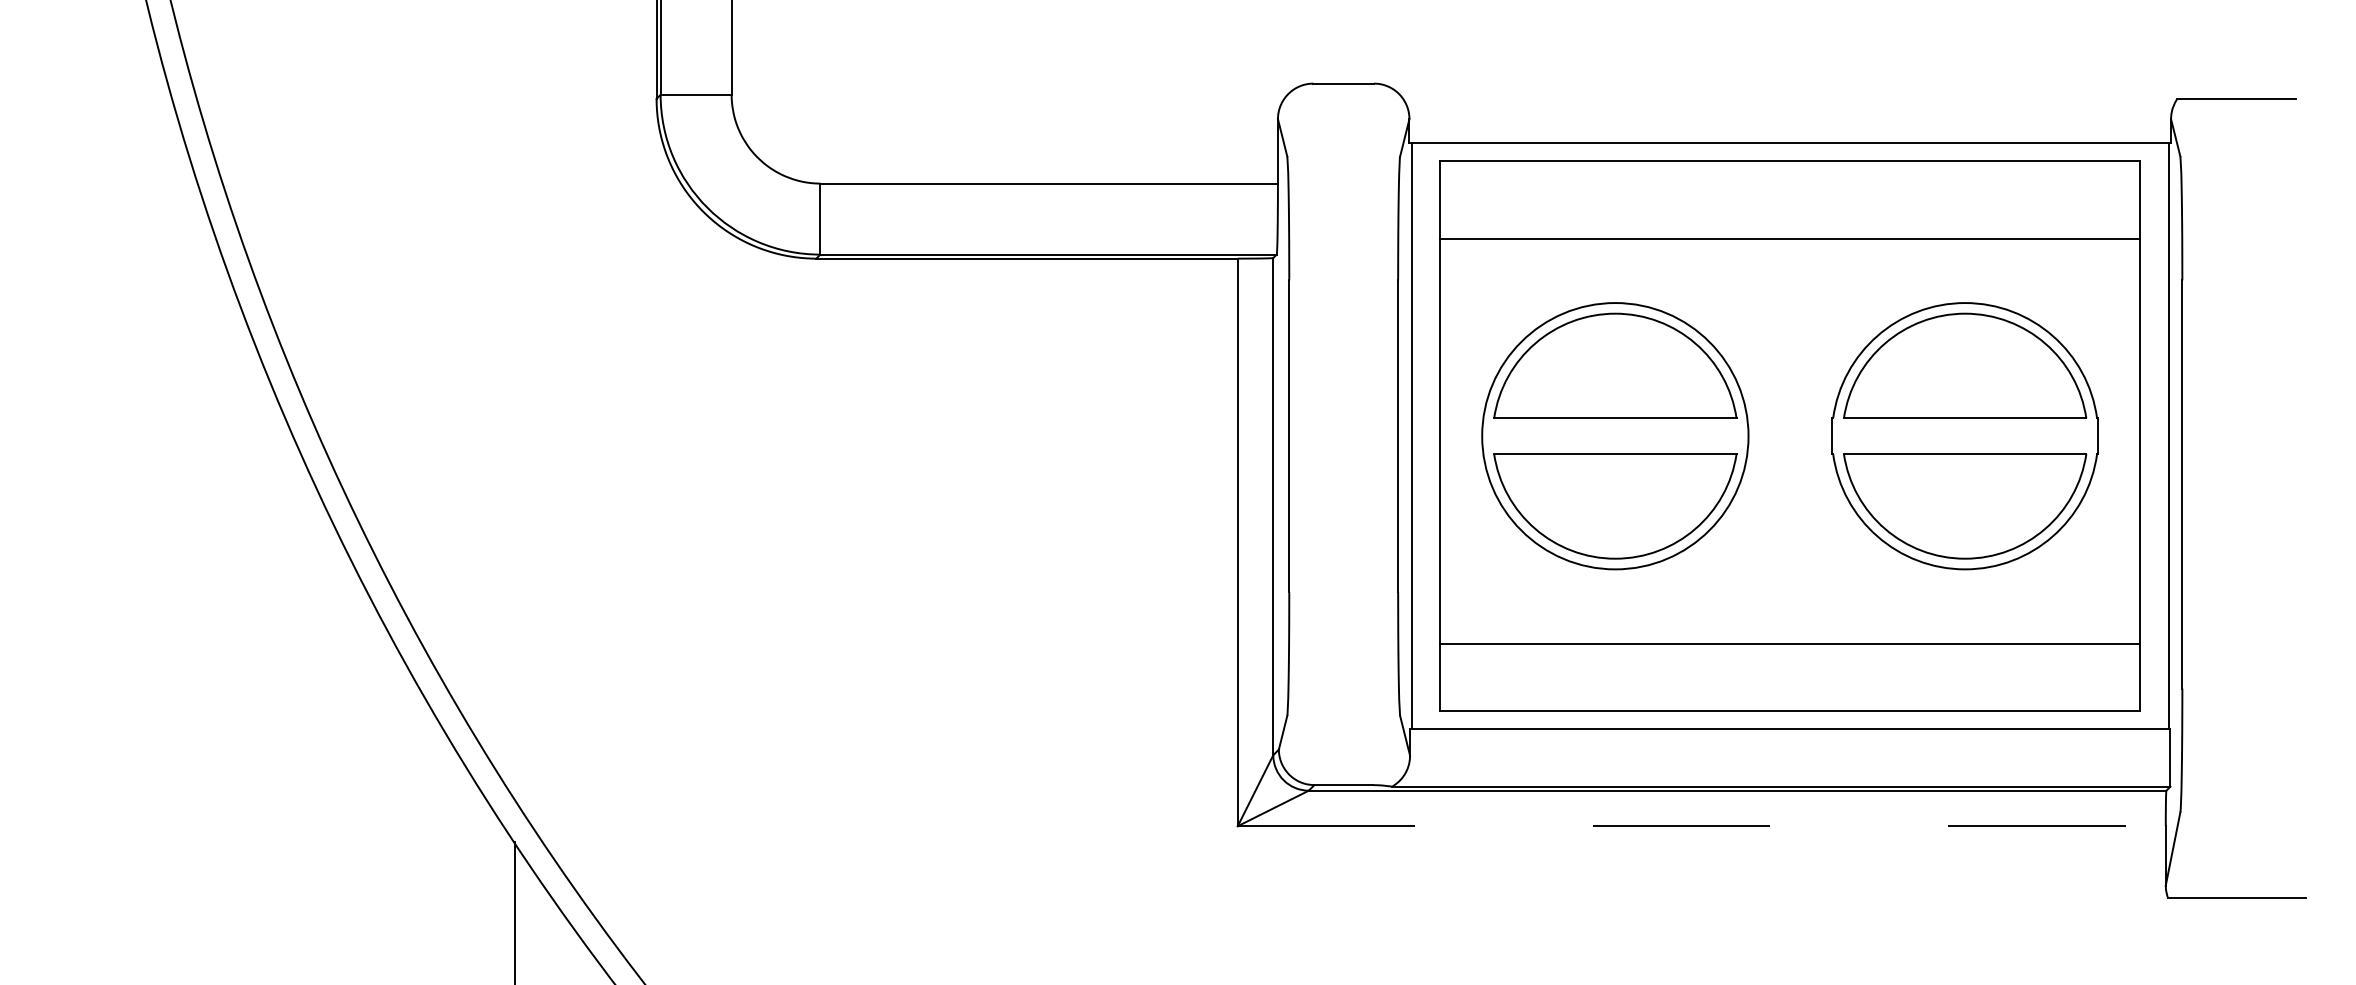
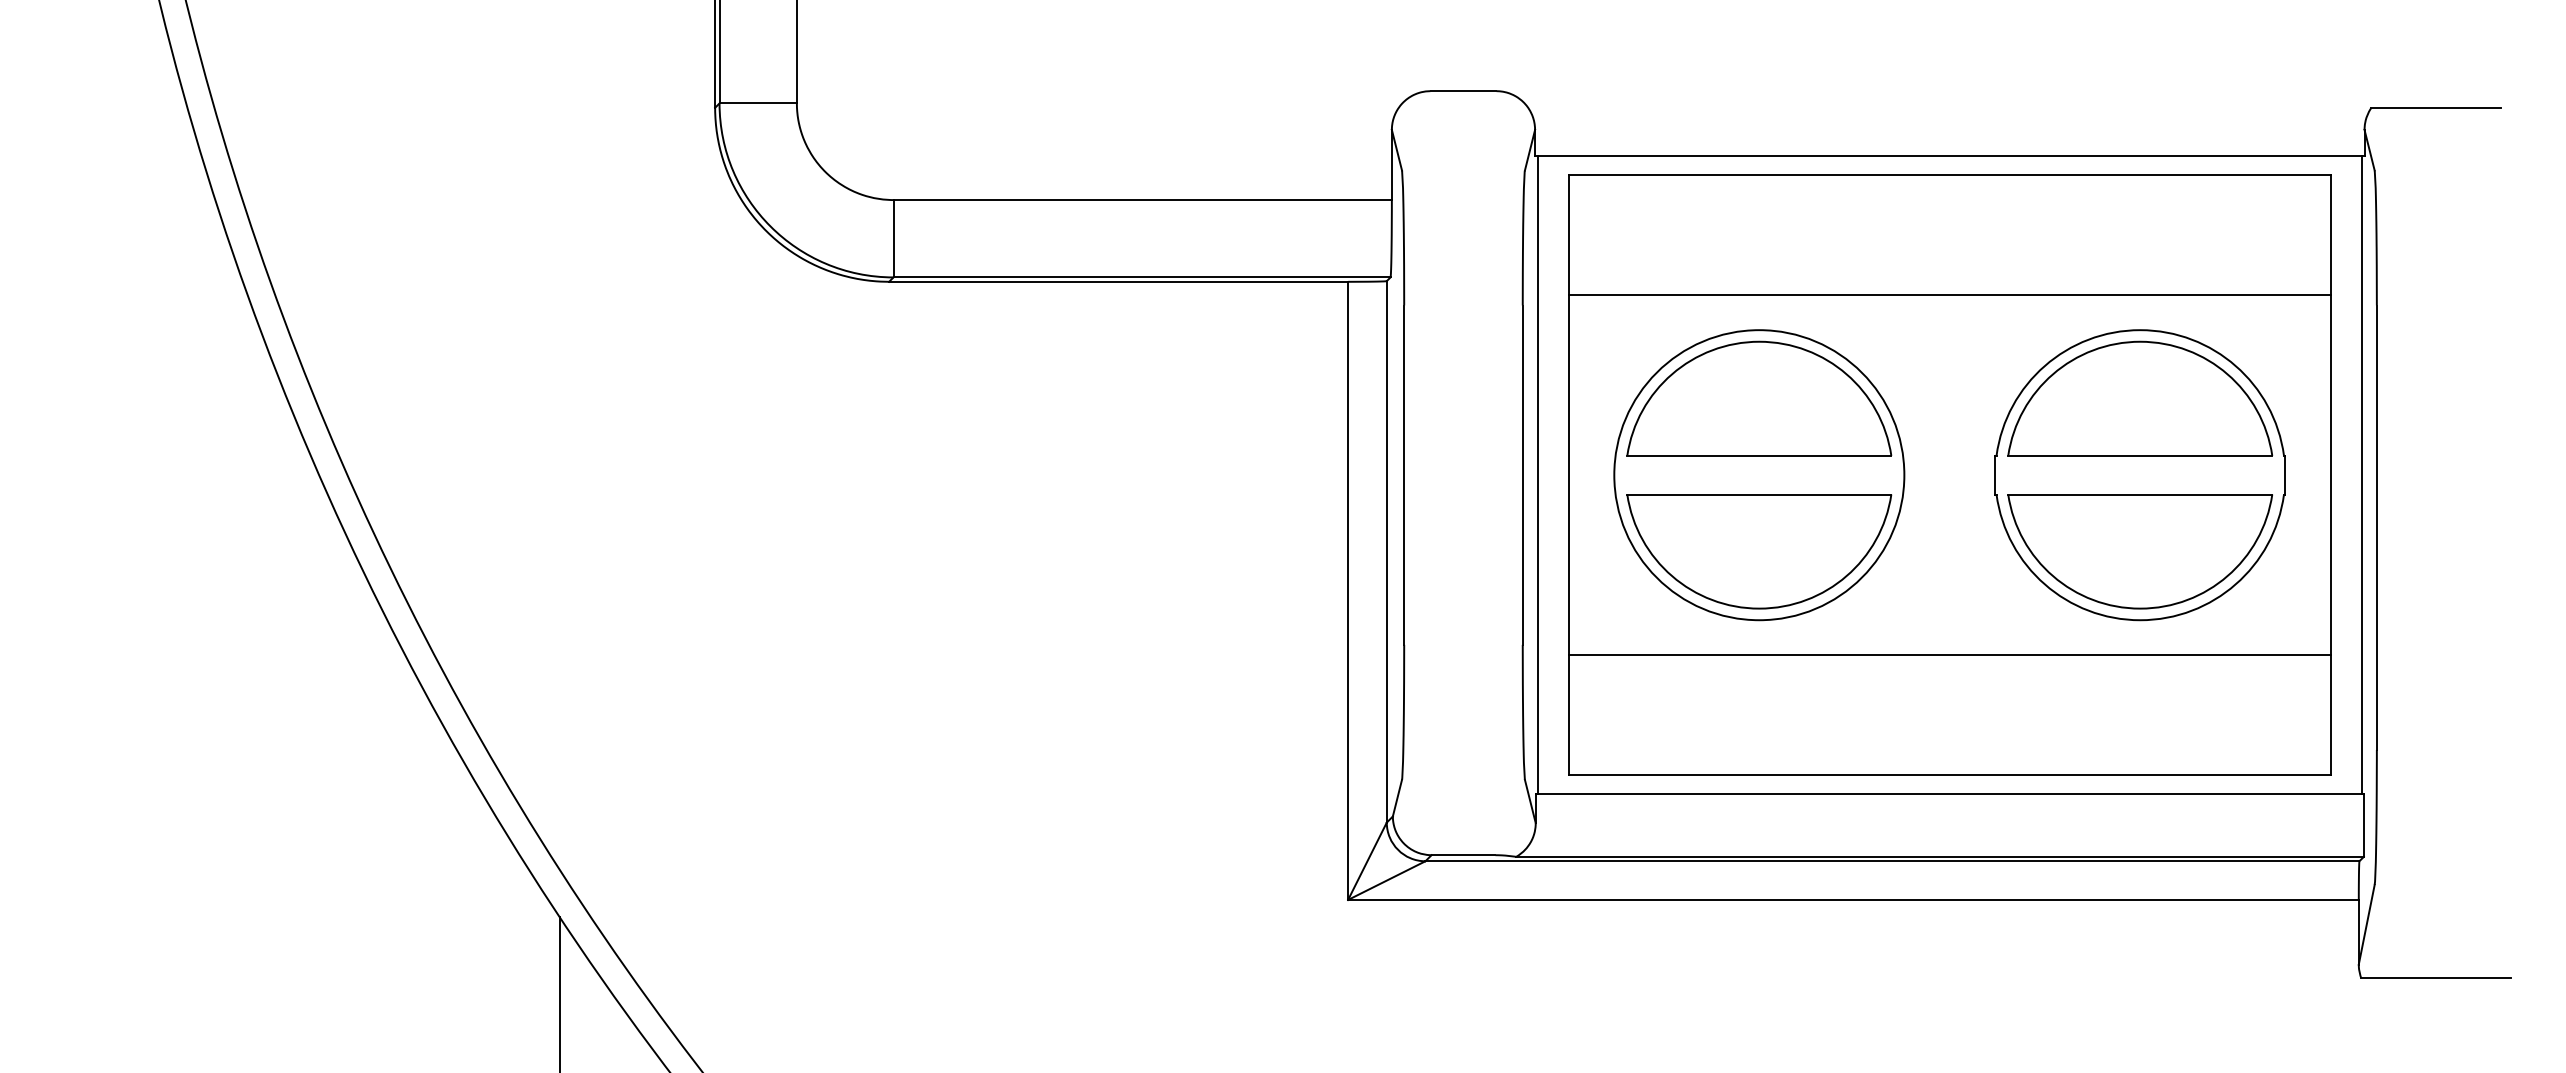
line: (1790, 239) -> (1950, 295), moved
line: (1790, 644) -> (1950, 655), moved
line: (1701, 826) -> (1853, 900), dashed -> solid

